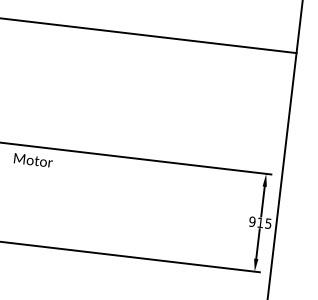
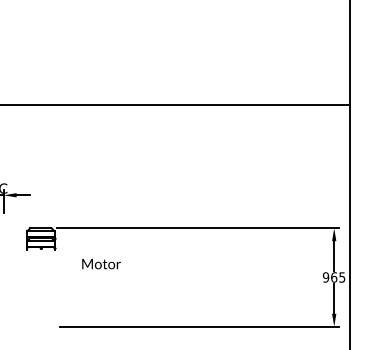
text: (33, 160) -> (101, 264), moved
text: (260, 222) -> (334, 277), 915 -> 965

